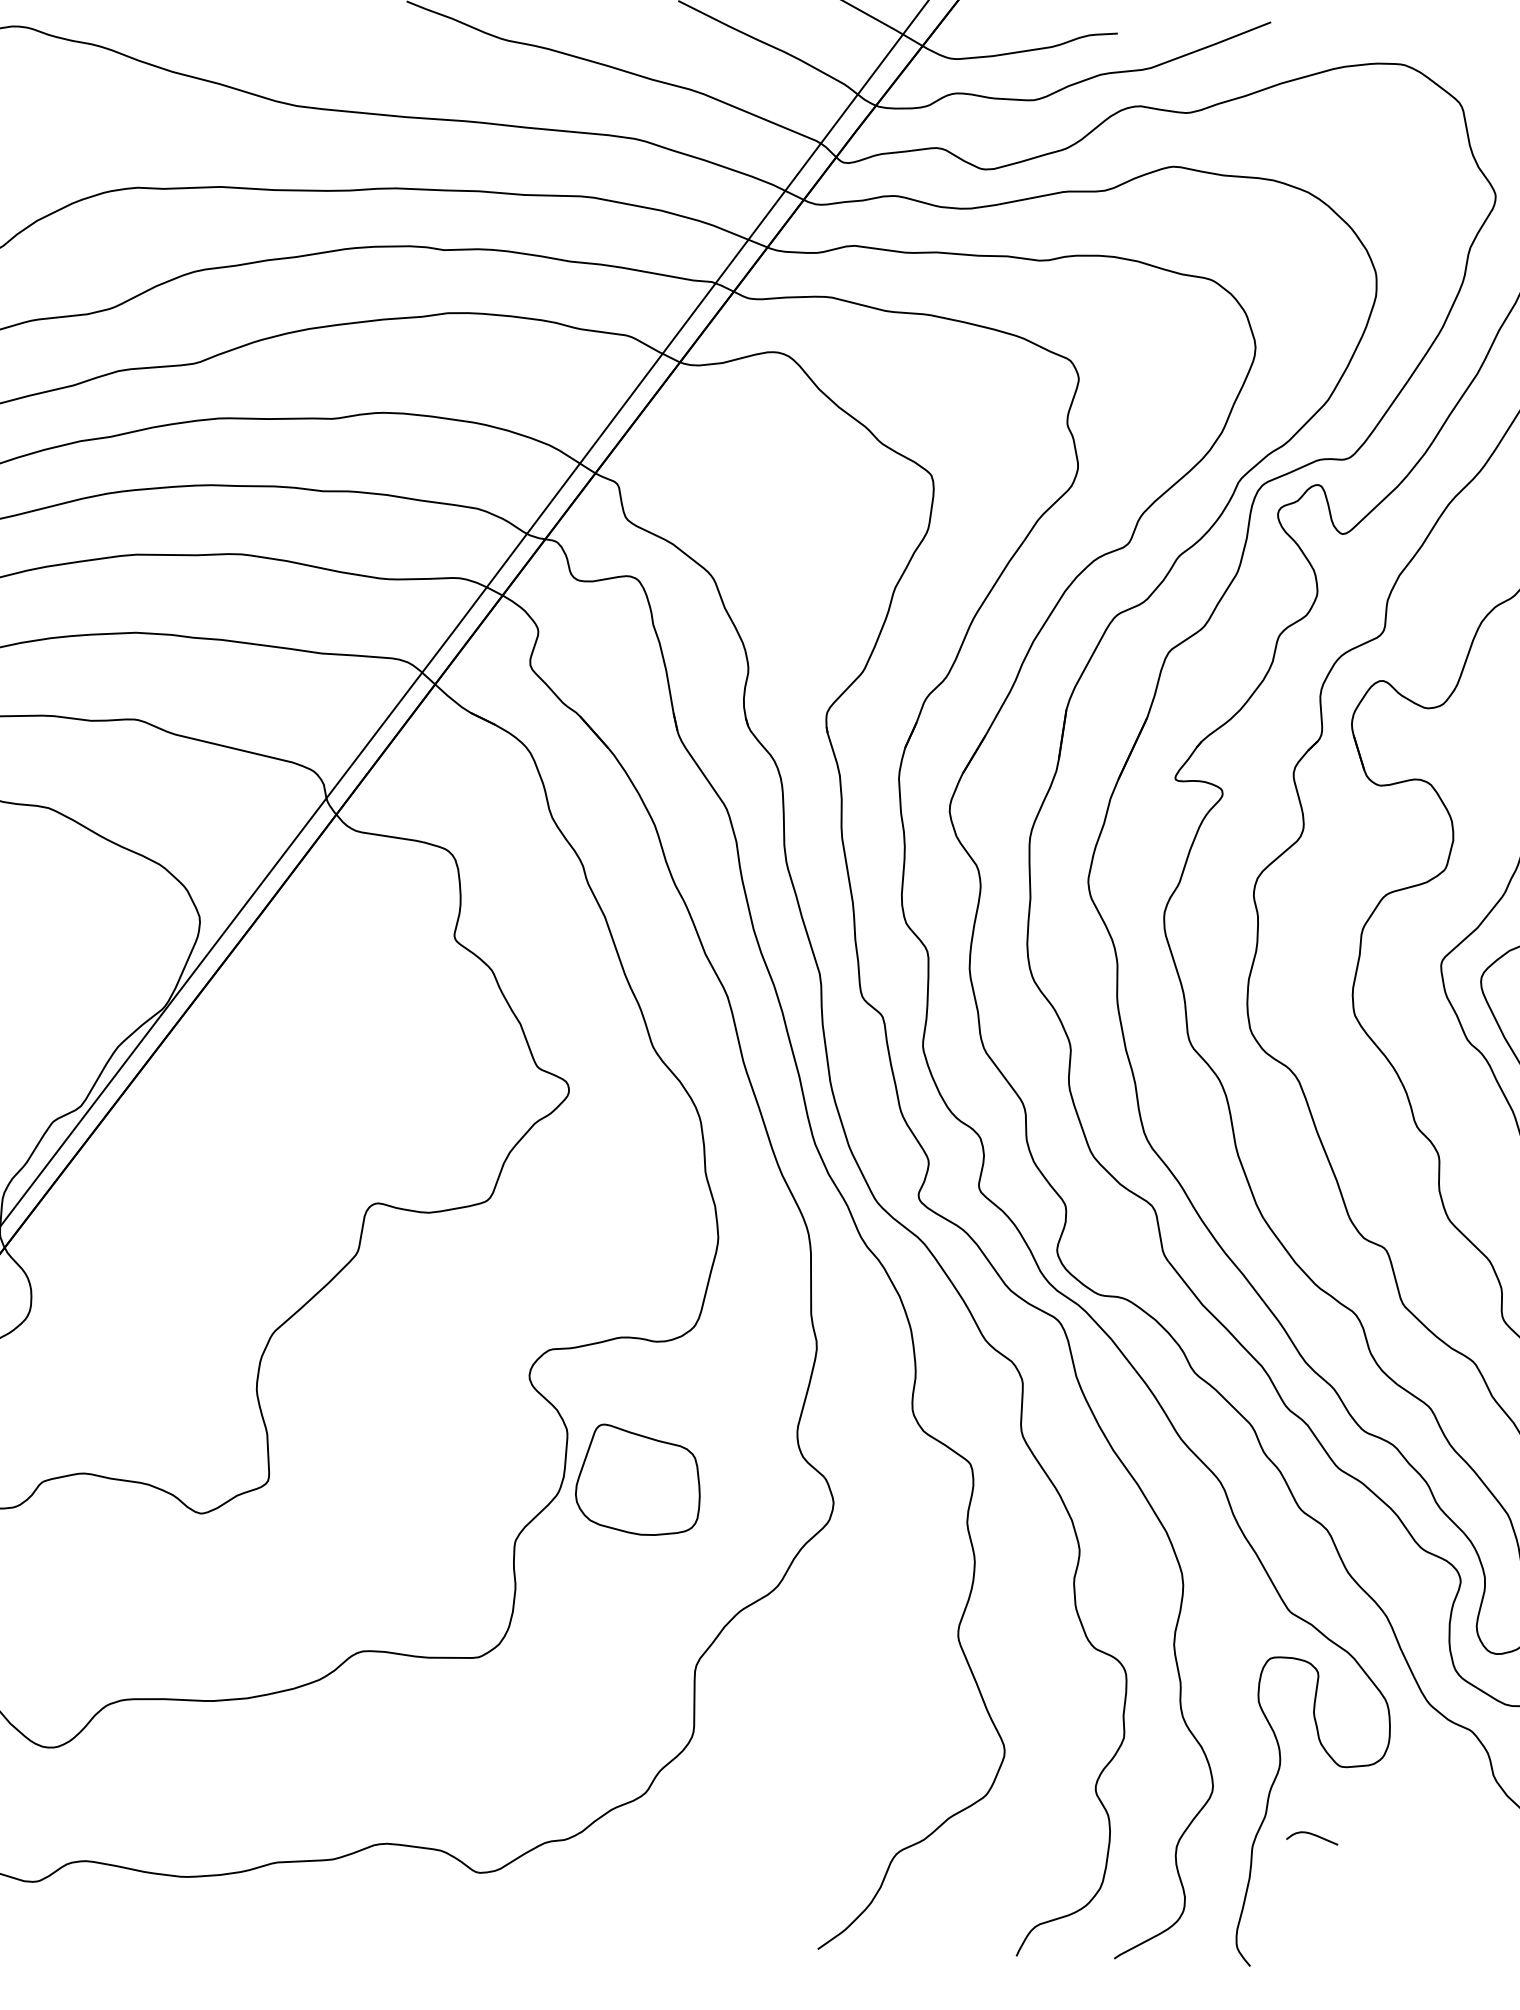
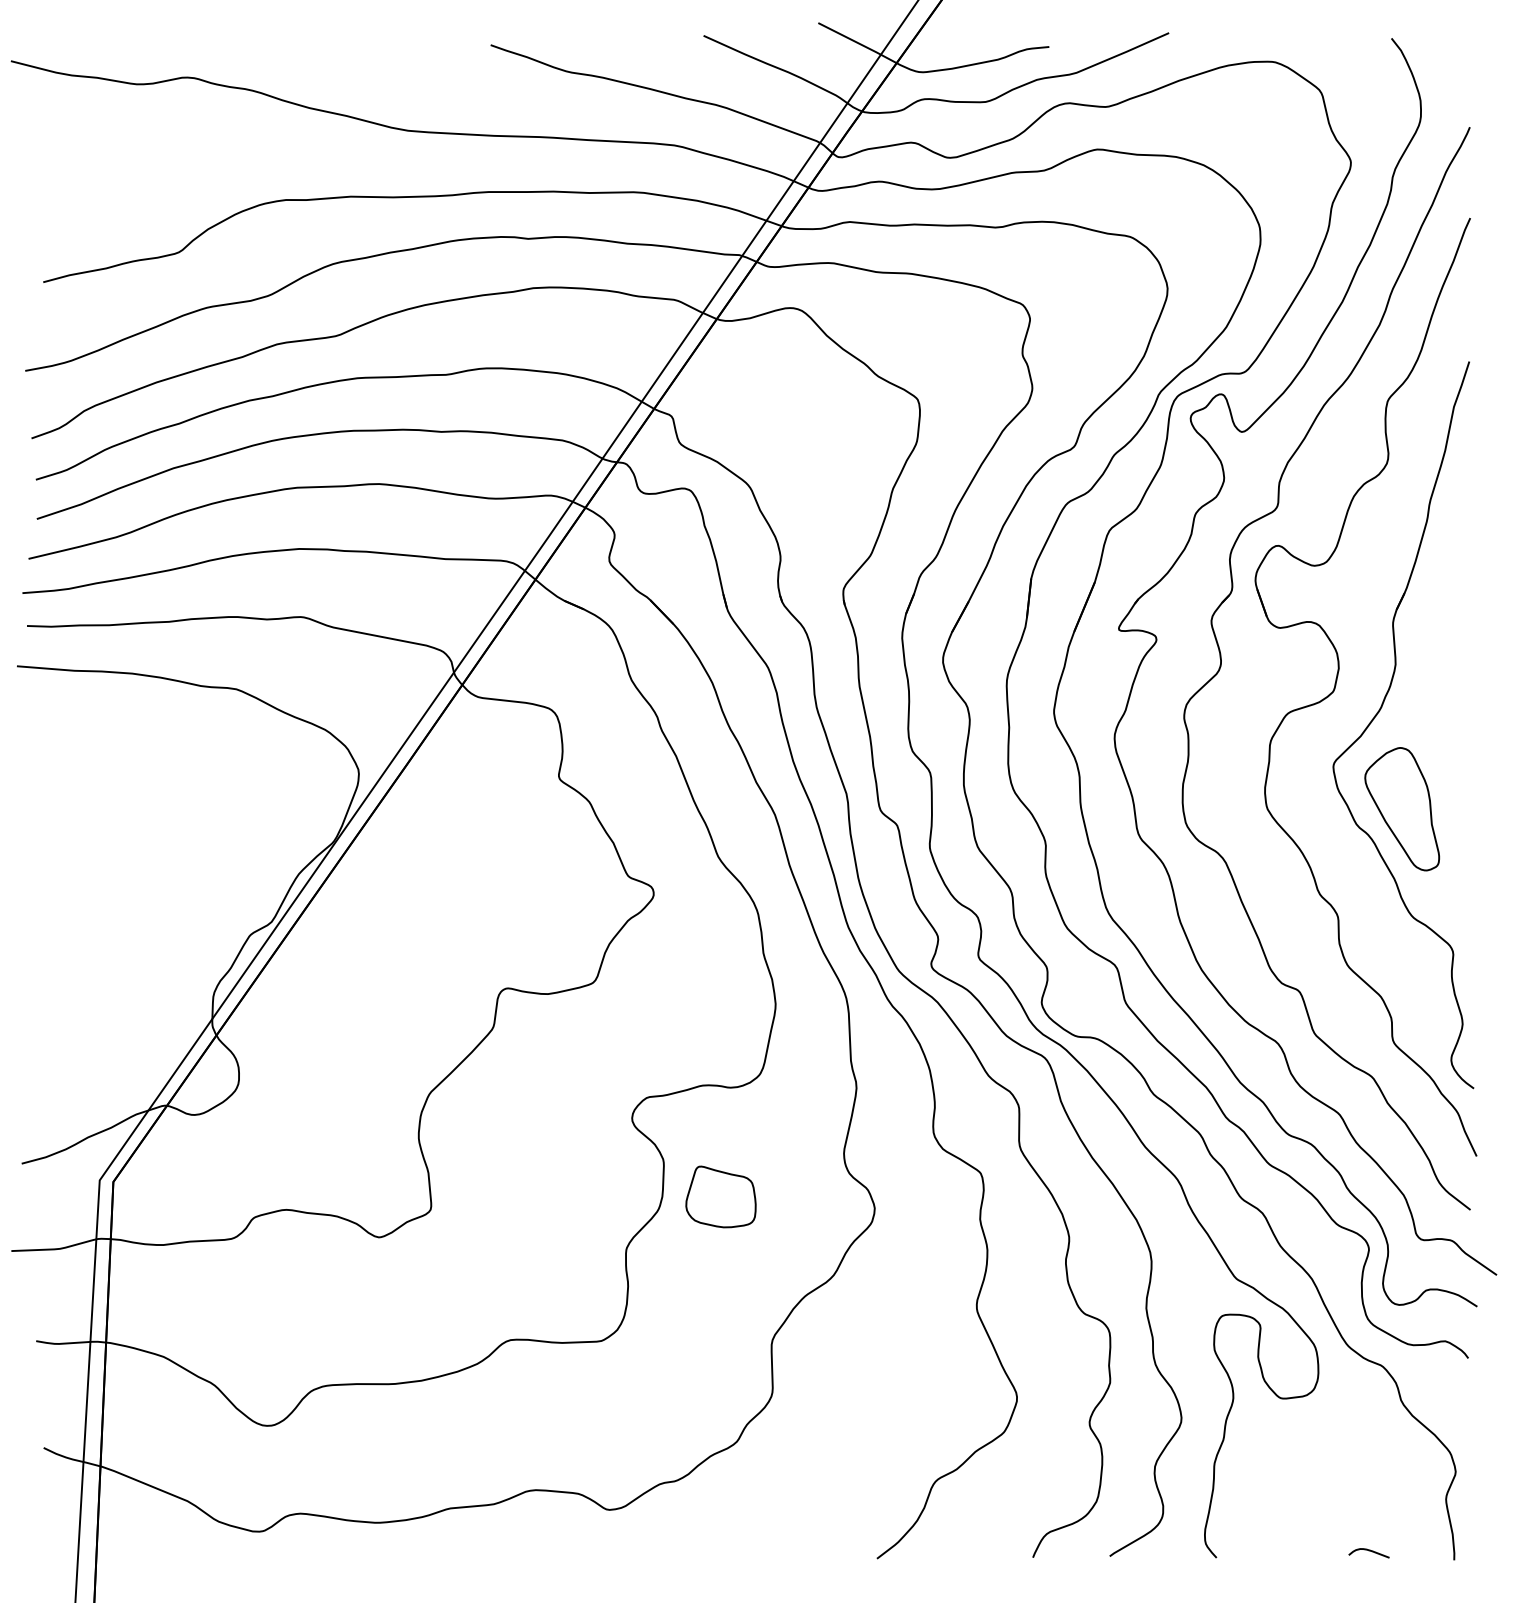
part: (637, 1479) -> (720, 1196), size x0.71
curve: (1311, 1835) -> (1368, 1551), moved

